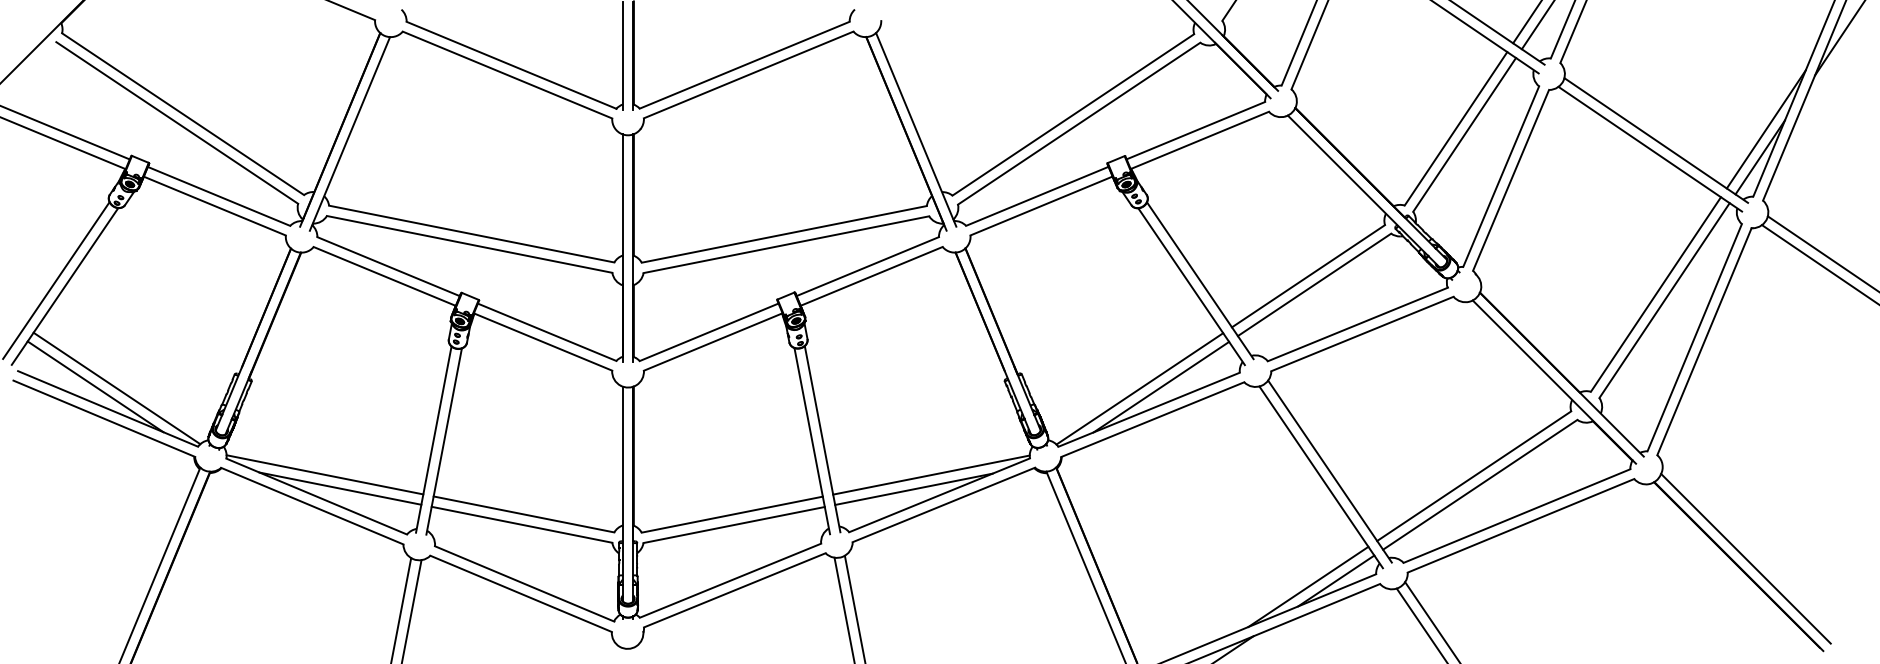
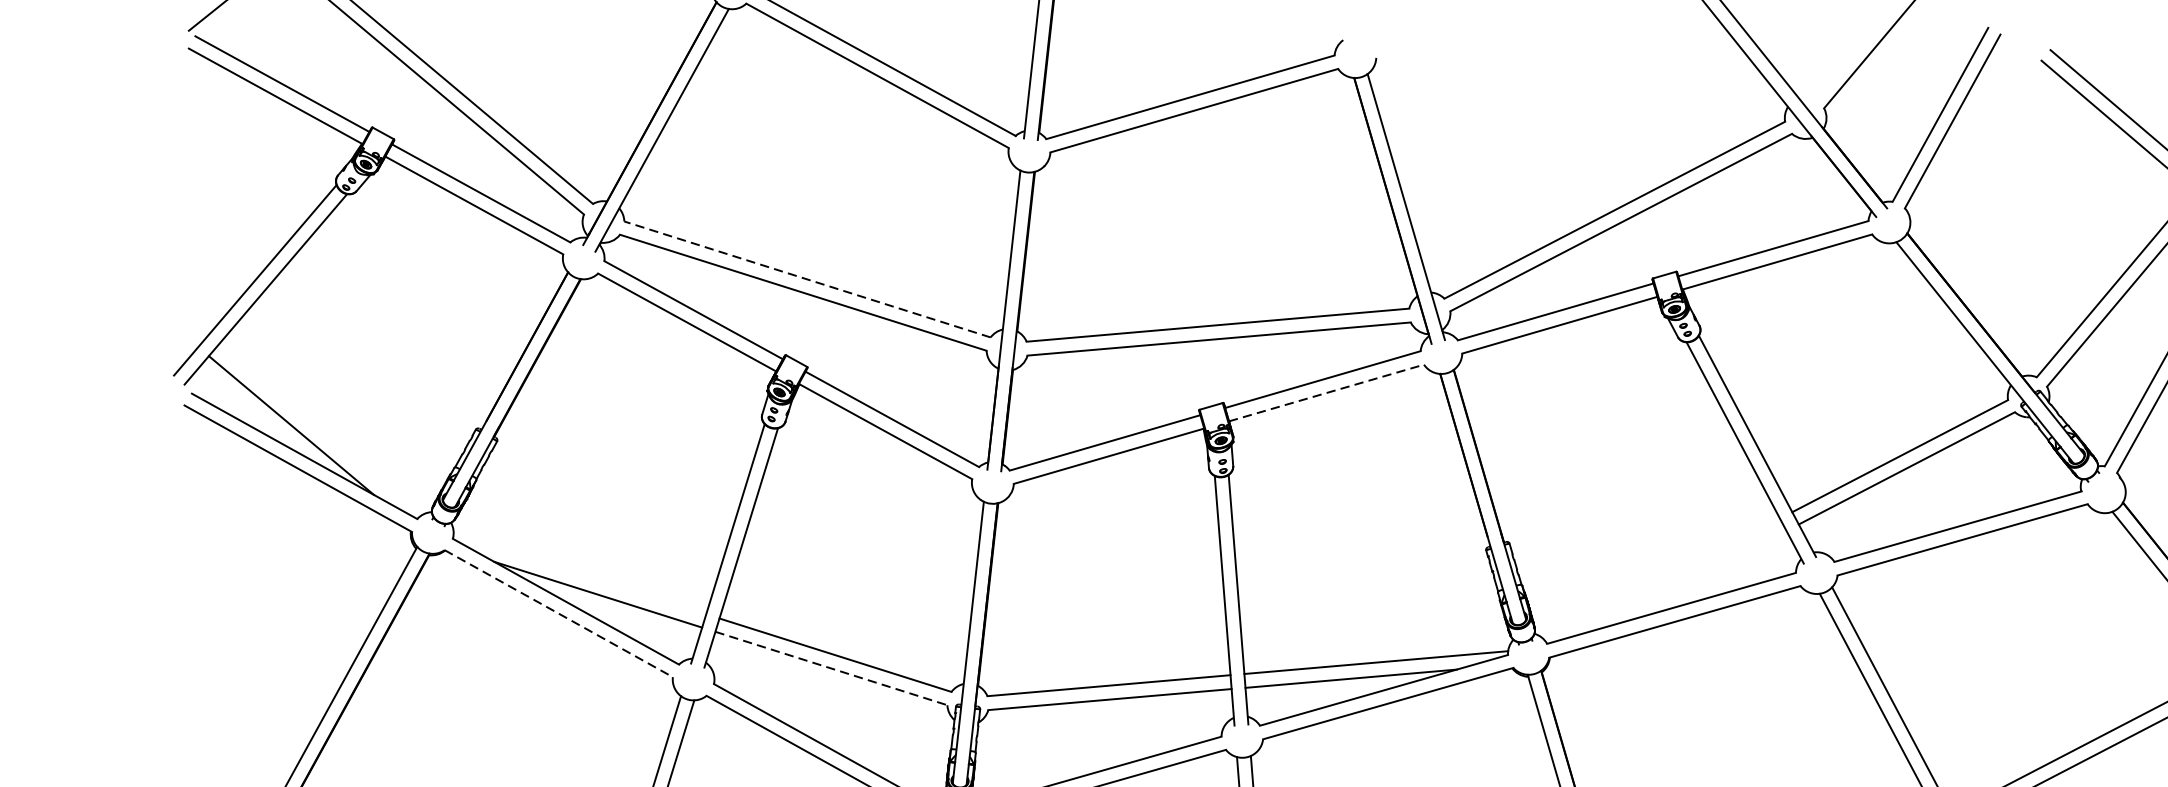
line: (471, 233) -> (807, 278), solid -> dashed
line: (871, 276) -> (1326, 393), solid -> dashed
line: (1161, 386) -> (1691, 579), removed
line: (116, 388) -> (318, 430), removed
line: (1139, 388) -> (1662, 579), removed
line: (324, 474) -> (579, 573), removed
line: (312, 506) -> (558, 614), solid -> dashed
line: (522, 524) -> (832, 668), solid -> dashed

